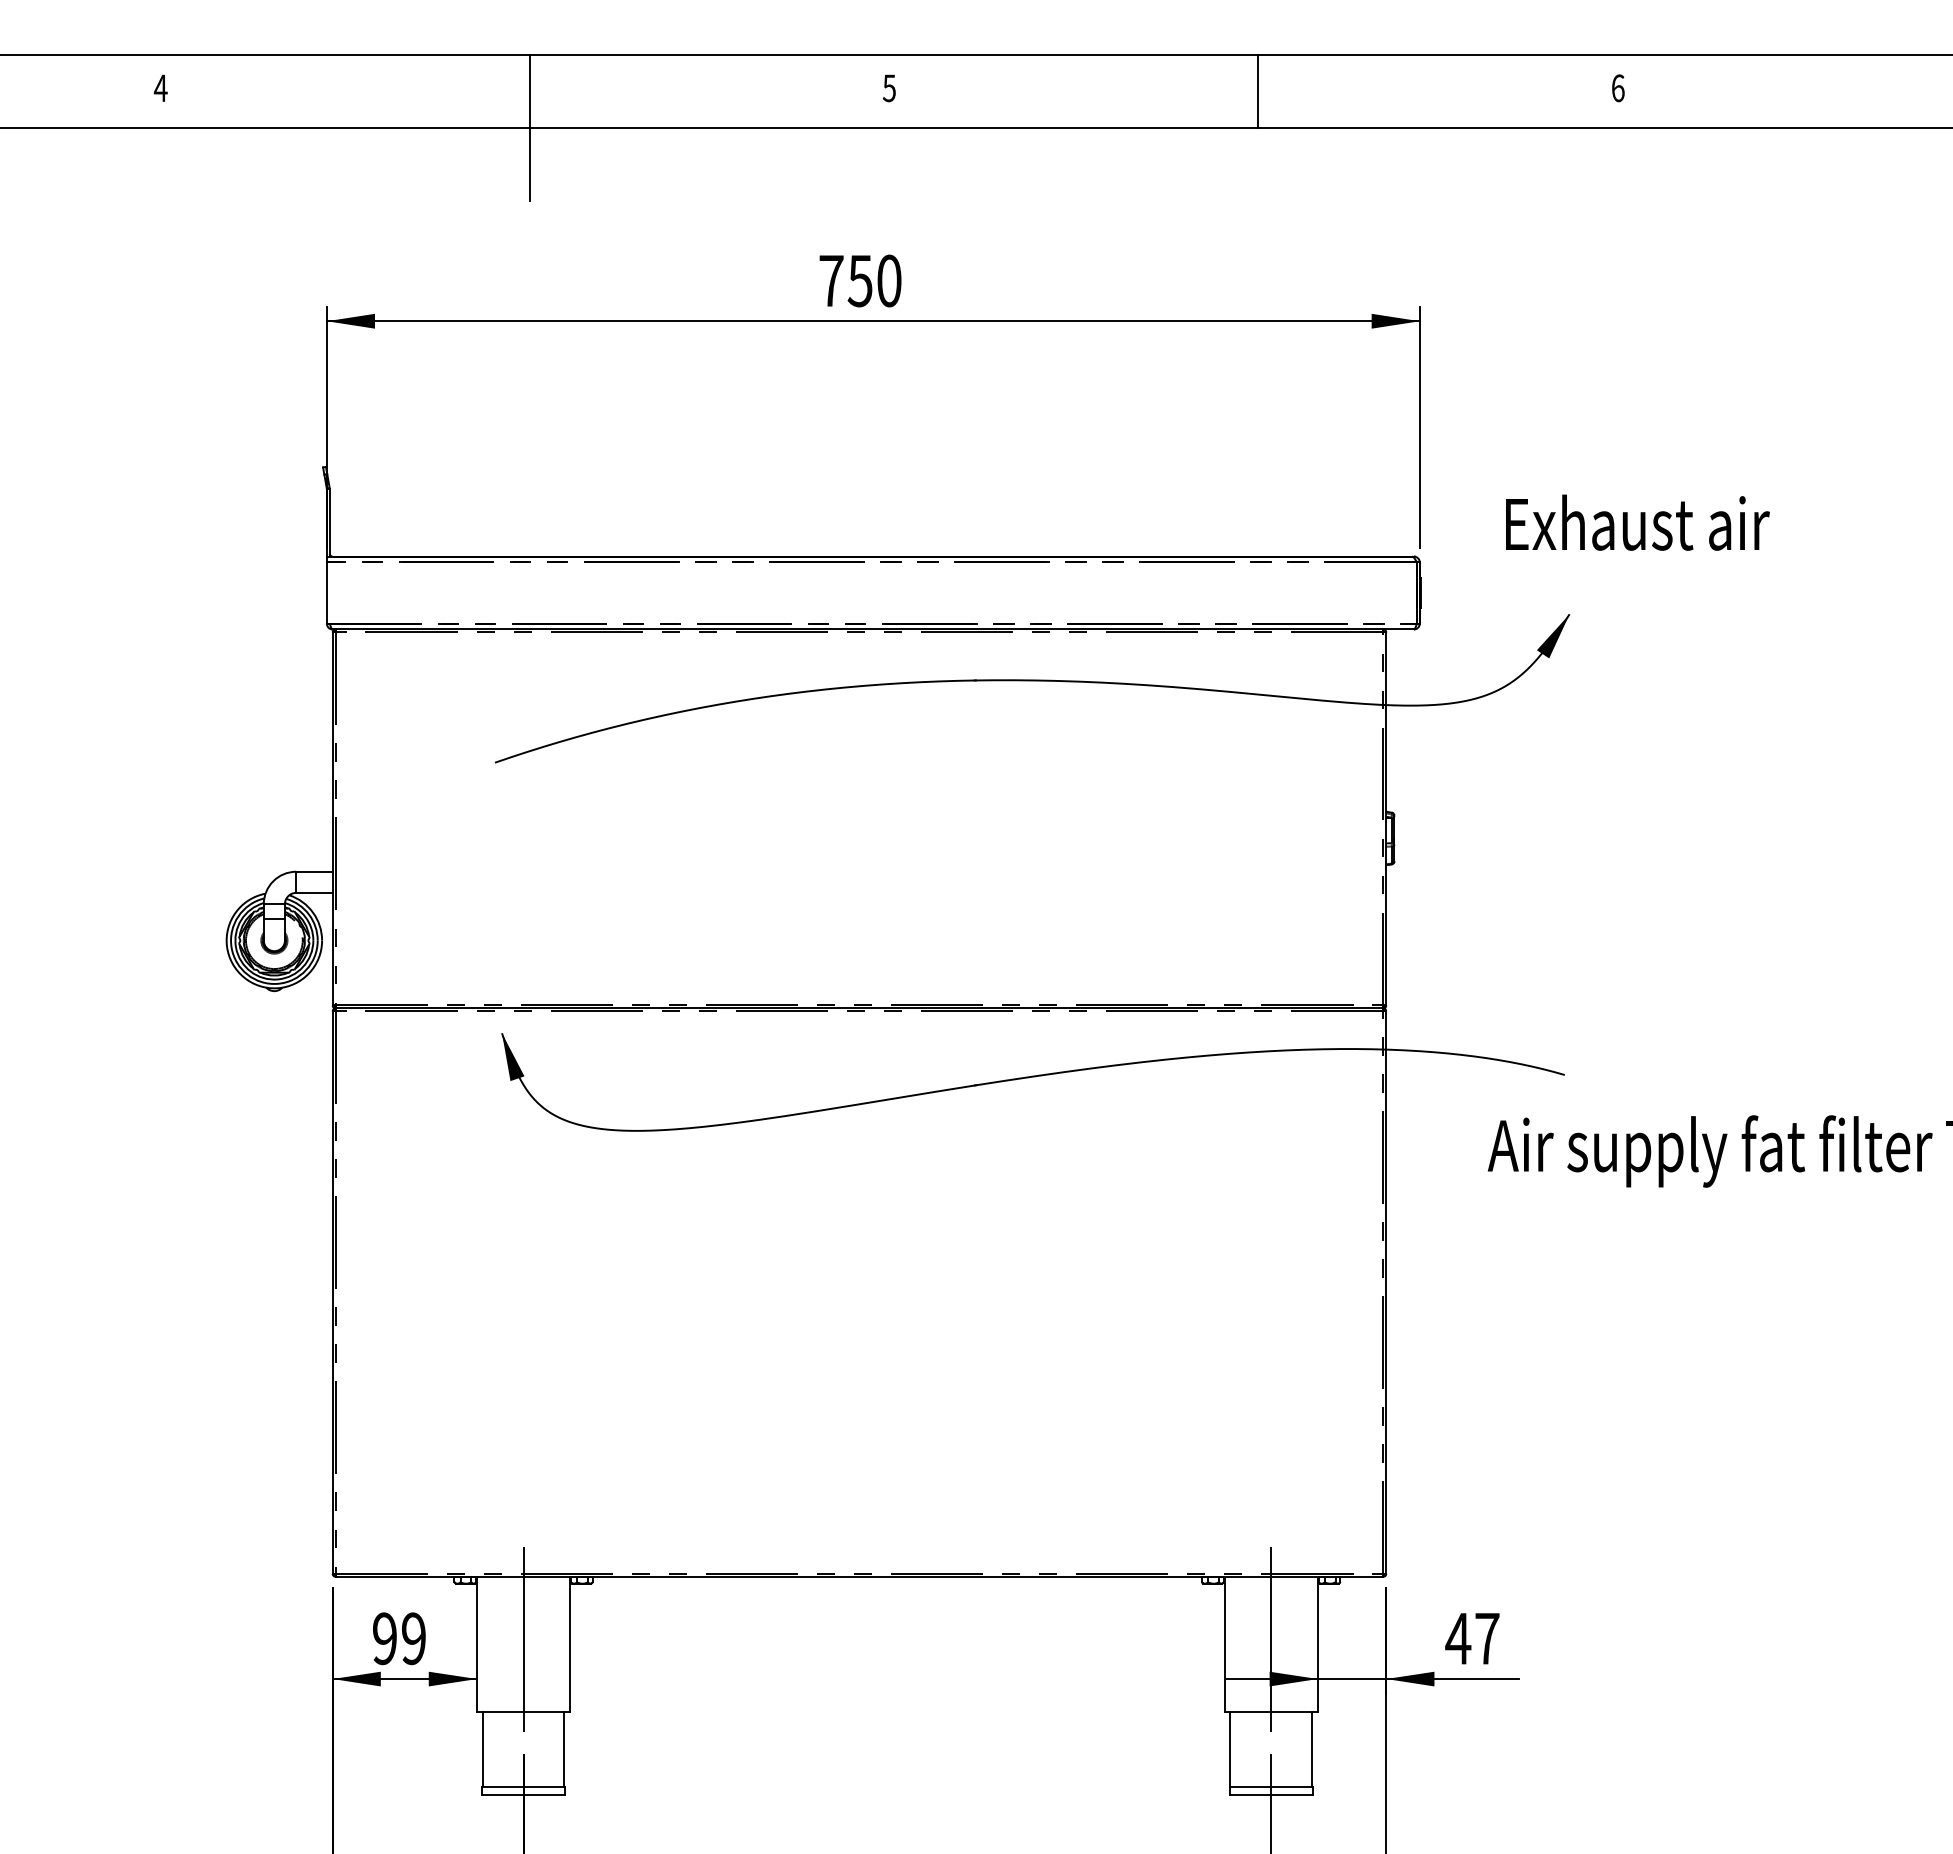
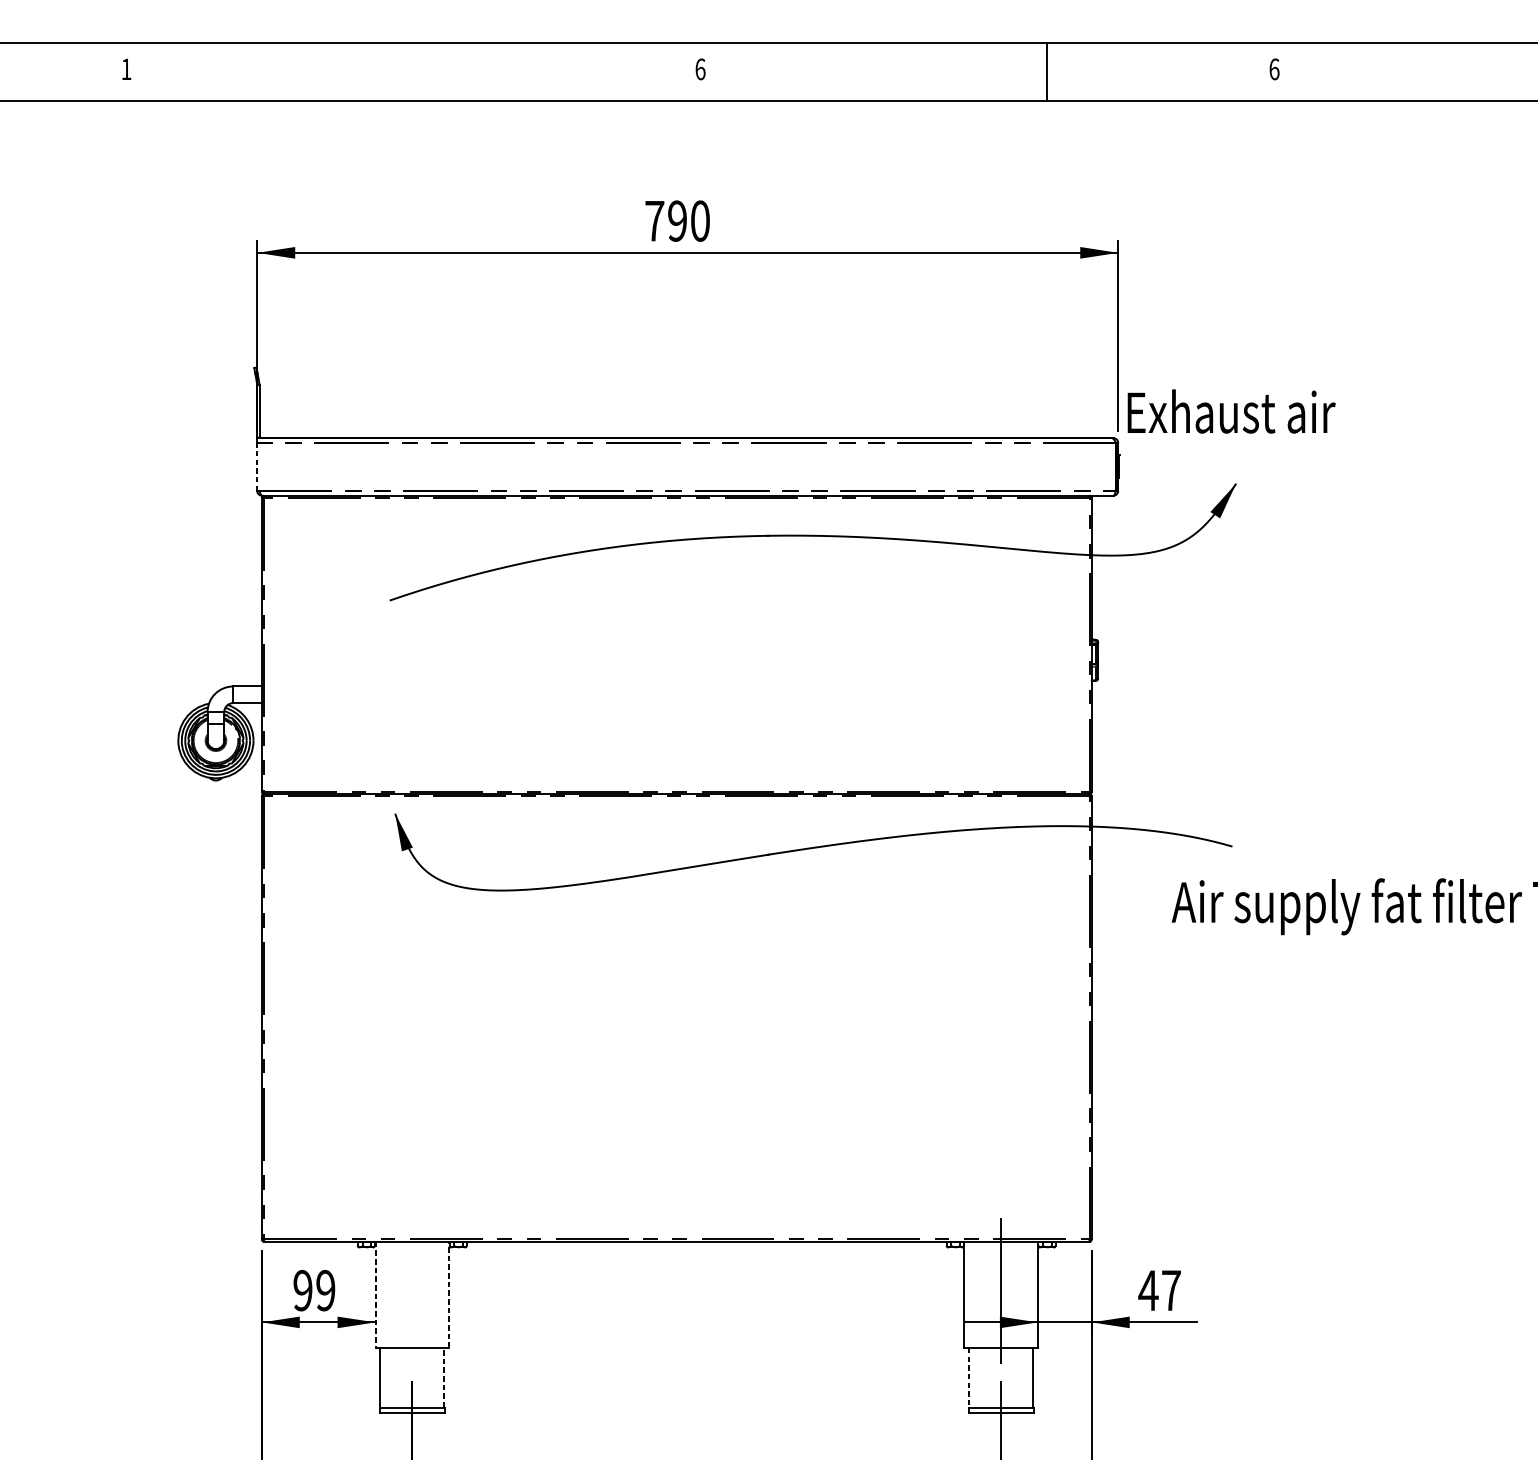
text: (160, 87) -> (126, 68), 4 -> 1
text: (888, 88) -> (699, 69), 5 -> 6
line: (1258, 91) -> (1047, 71), moved
line: (529, 128) -> (416, 101), removed
text: (859, 280) -> (676, 220), 750 -> 790
text: (1637, 522) -> (1231, 411), moved
line: (326, 593) -> (256, 467), solid -> dashed
line: (523, 1643) -> (412, 1294), removed
line: (570, 1643) -> (449, 1294), solid -> dashed
line: (476, 1644) -> (375, 1295), solid -> dashed
line: (564, 1749) -> (444, 1377), solid -> dashed
line: (1230, 1749) -> (969, 1377), solid -> dashed

